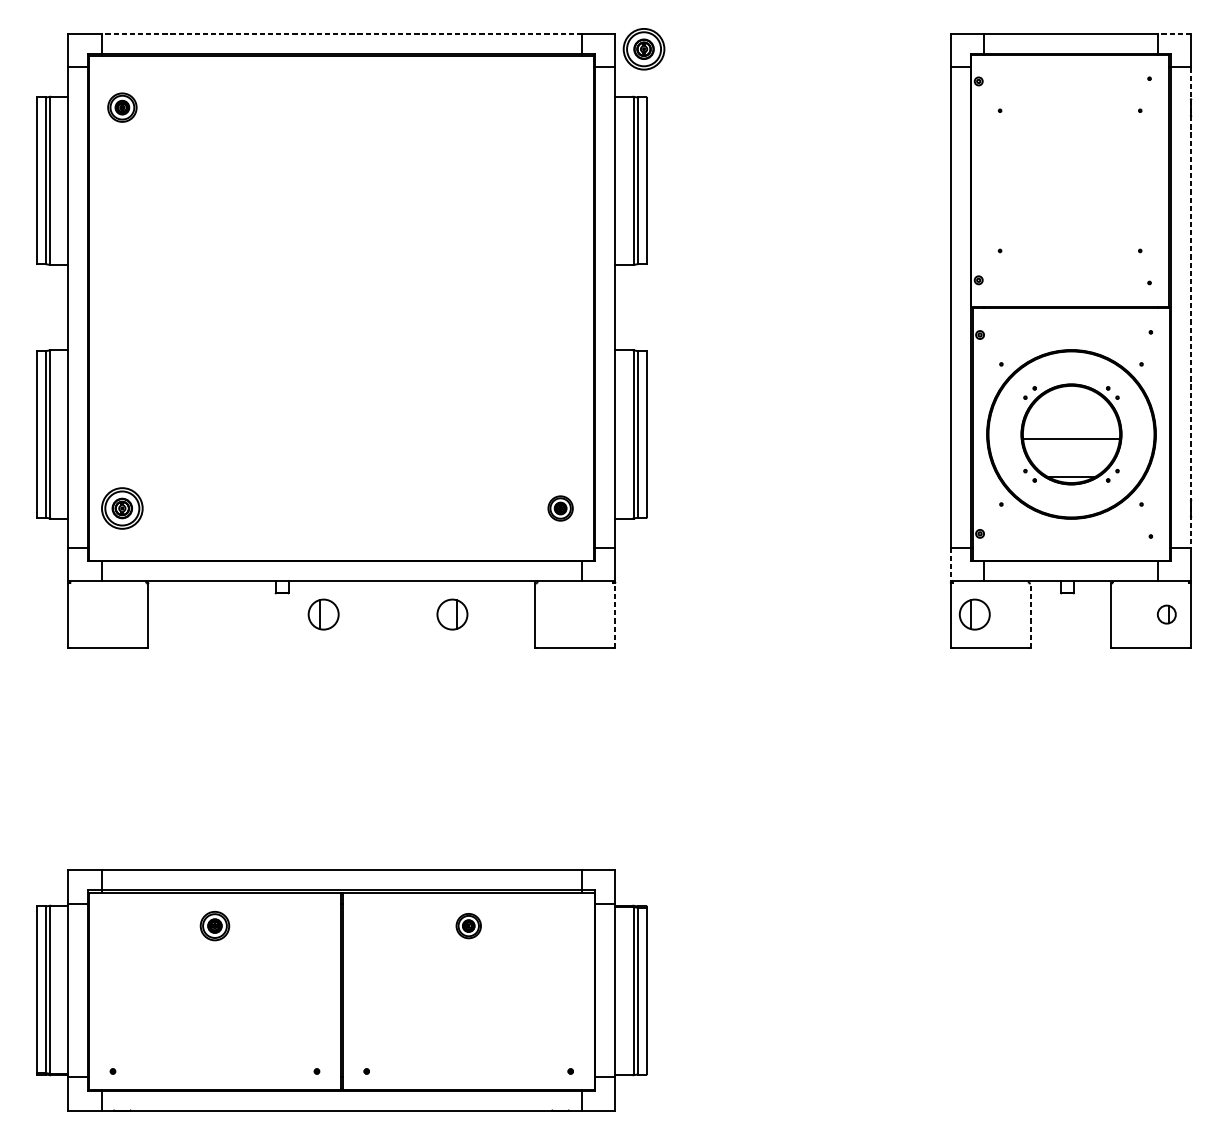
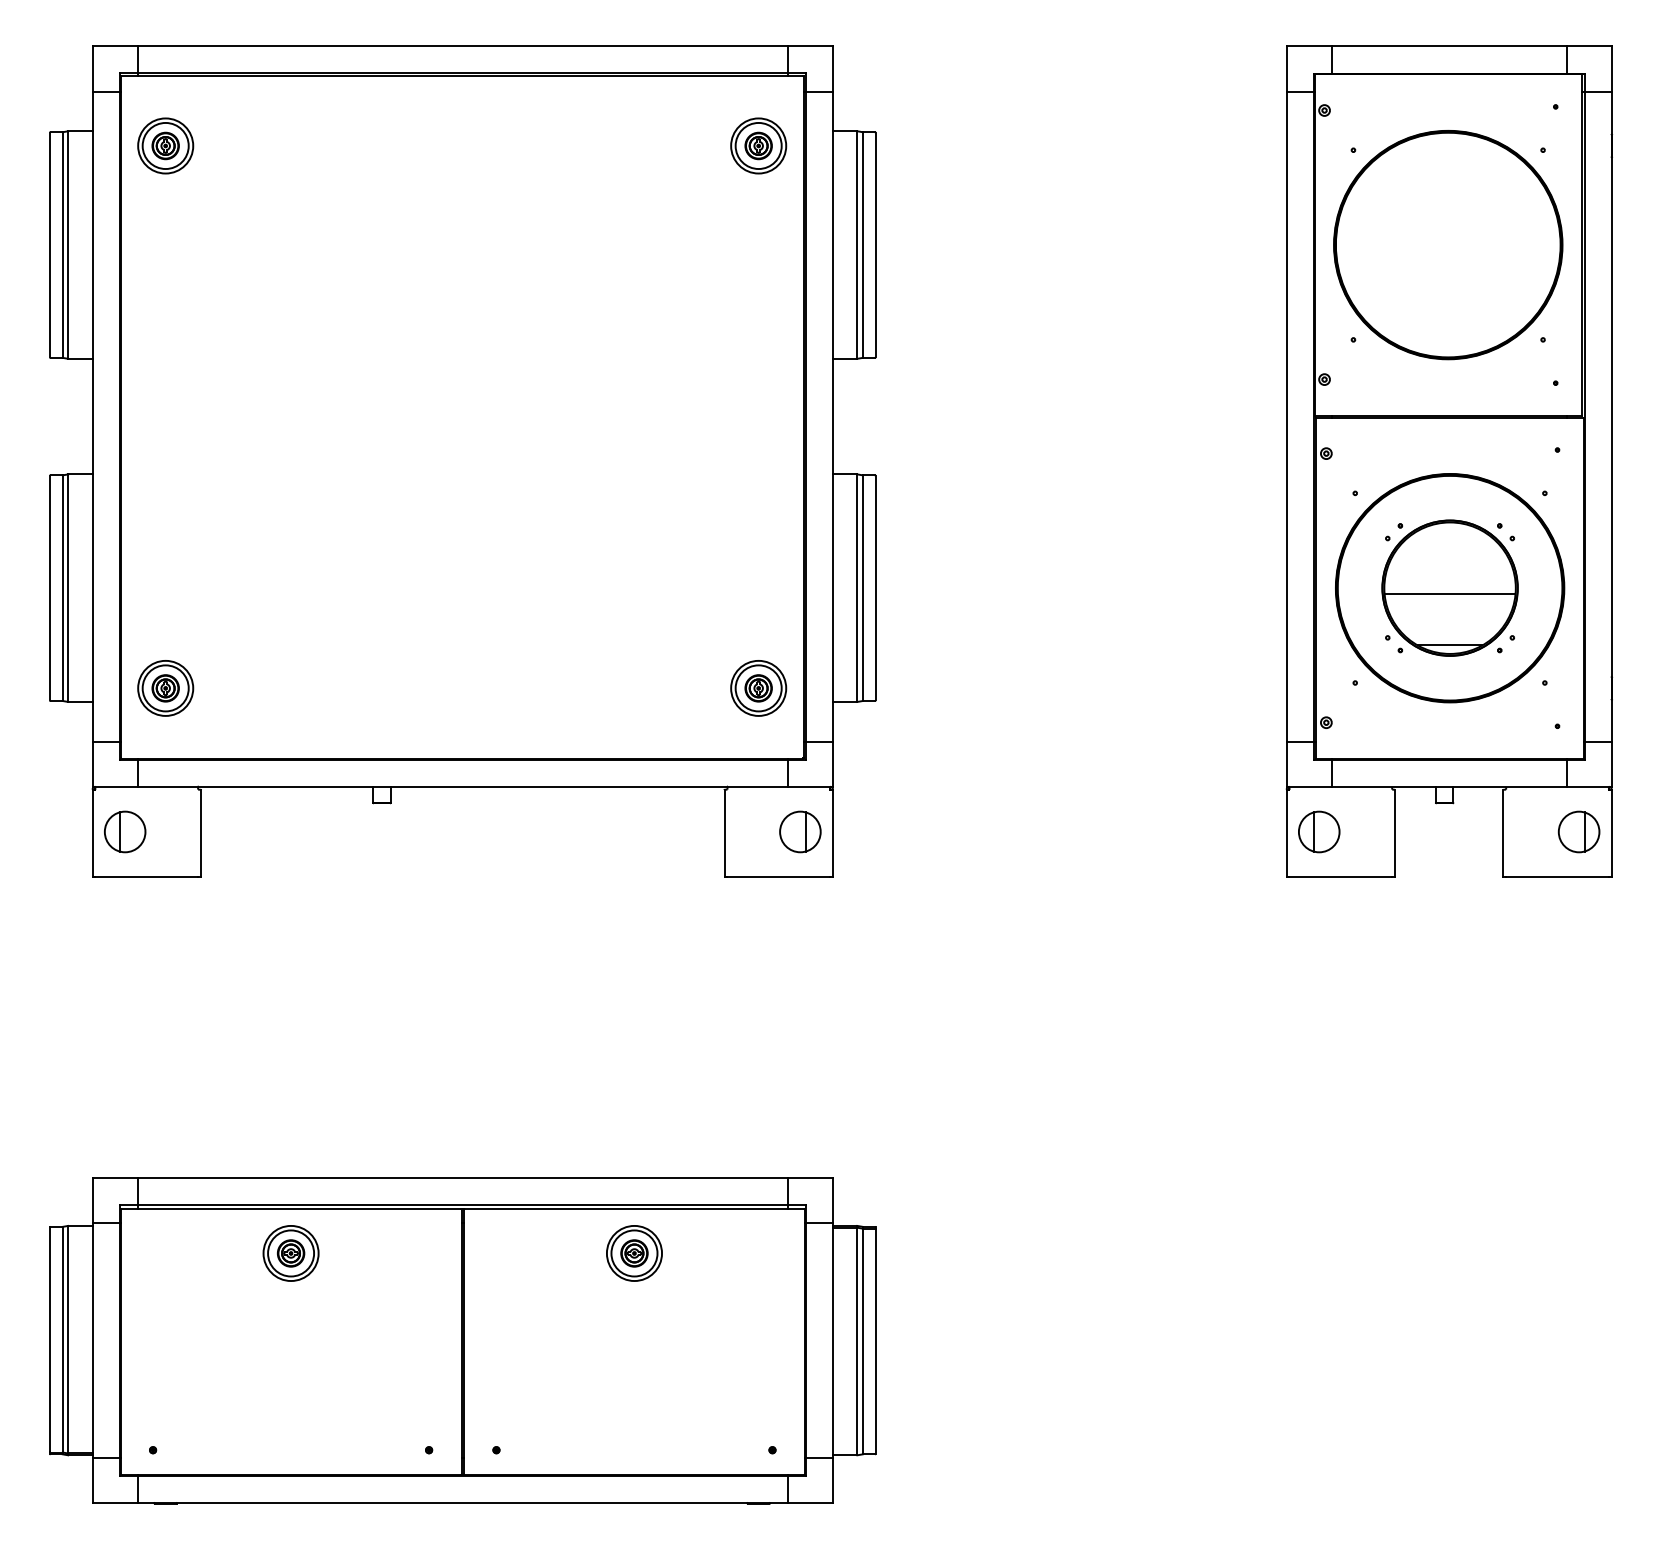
line: (341, 34) -> (462, 46), dashed -> solid
line: (1174, 34) -> (1589, 46), dashed -> solid
part: (643, 48) -> (758, 145), moved
part: (122, 107) -> (165, 145), size x1.43
part: (1070, 181) -> (1448, 245), added
line: (1190, 308) -> (1611, 417), dashed -> solid
part: (560, 508) -> (758, 688), size x1.67
line: (950, 564) -> (1286, 764), dashed -> solid
part: (323, 614) -> (125, 831), moved
part: (452, 614) -> (800, 831), moved
part: (1166, 614) -> (1578, 831), size x1.67
line: (615, 615) -> (833, 833), dashed -> solid
line: (1031, 615) -> (1395, 833), dashed -> solid
part: (214, 926) -> (290, 1253), size x1.43
part: (468, 926) -> (634, 1253), size x1.67

